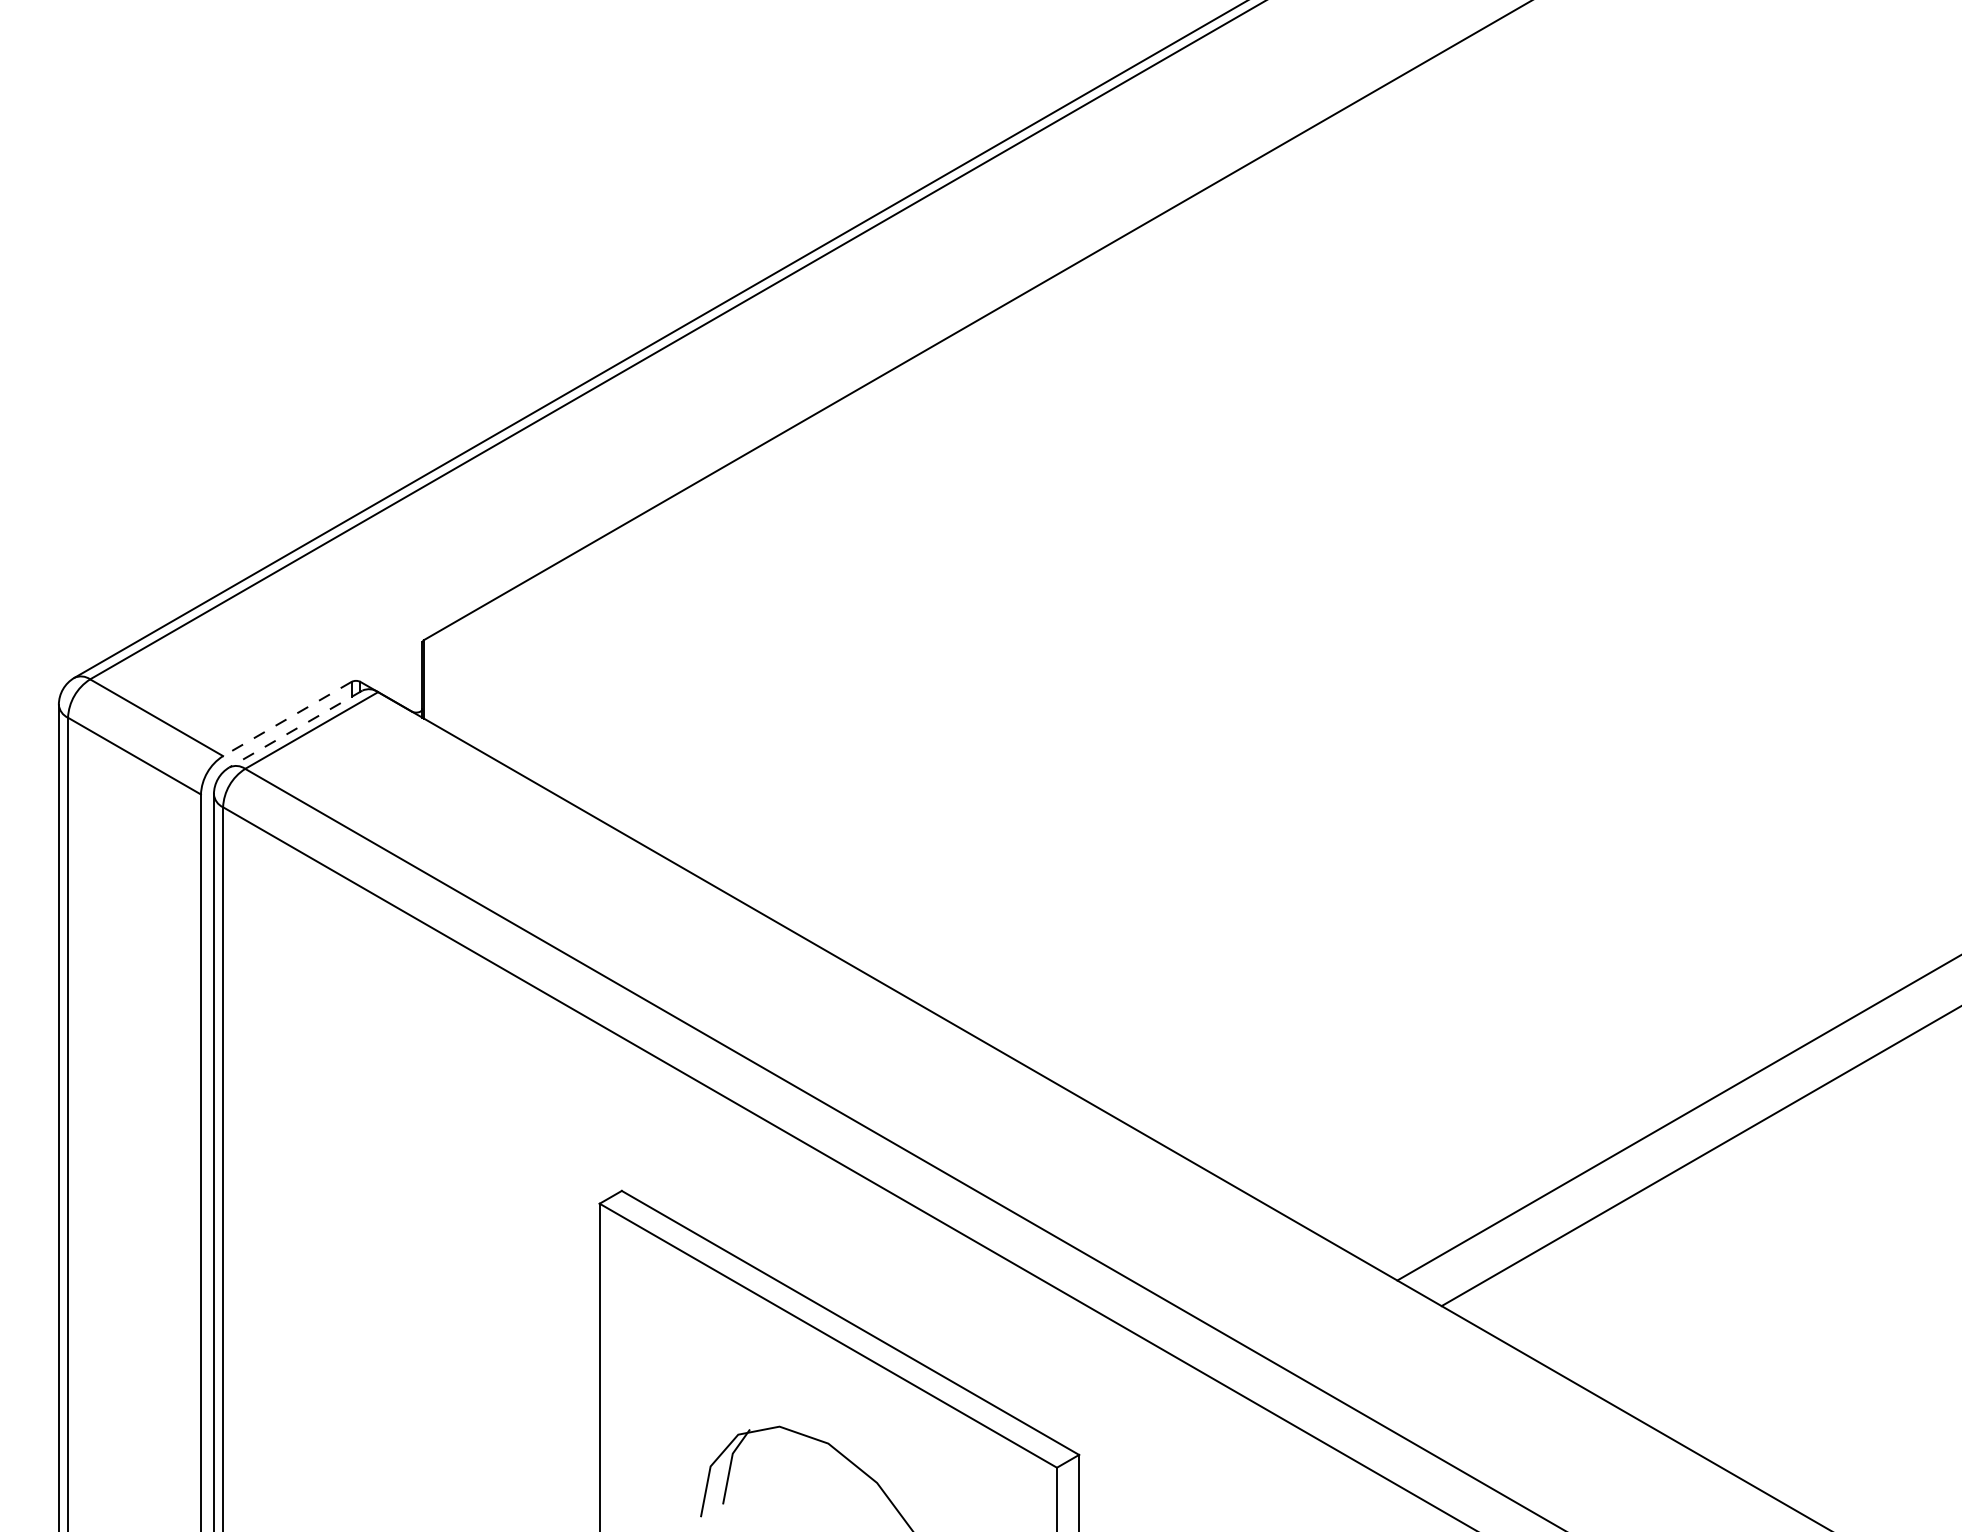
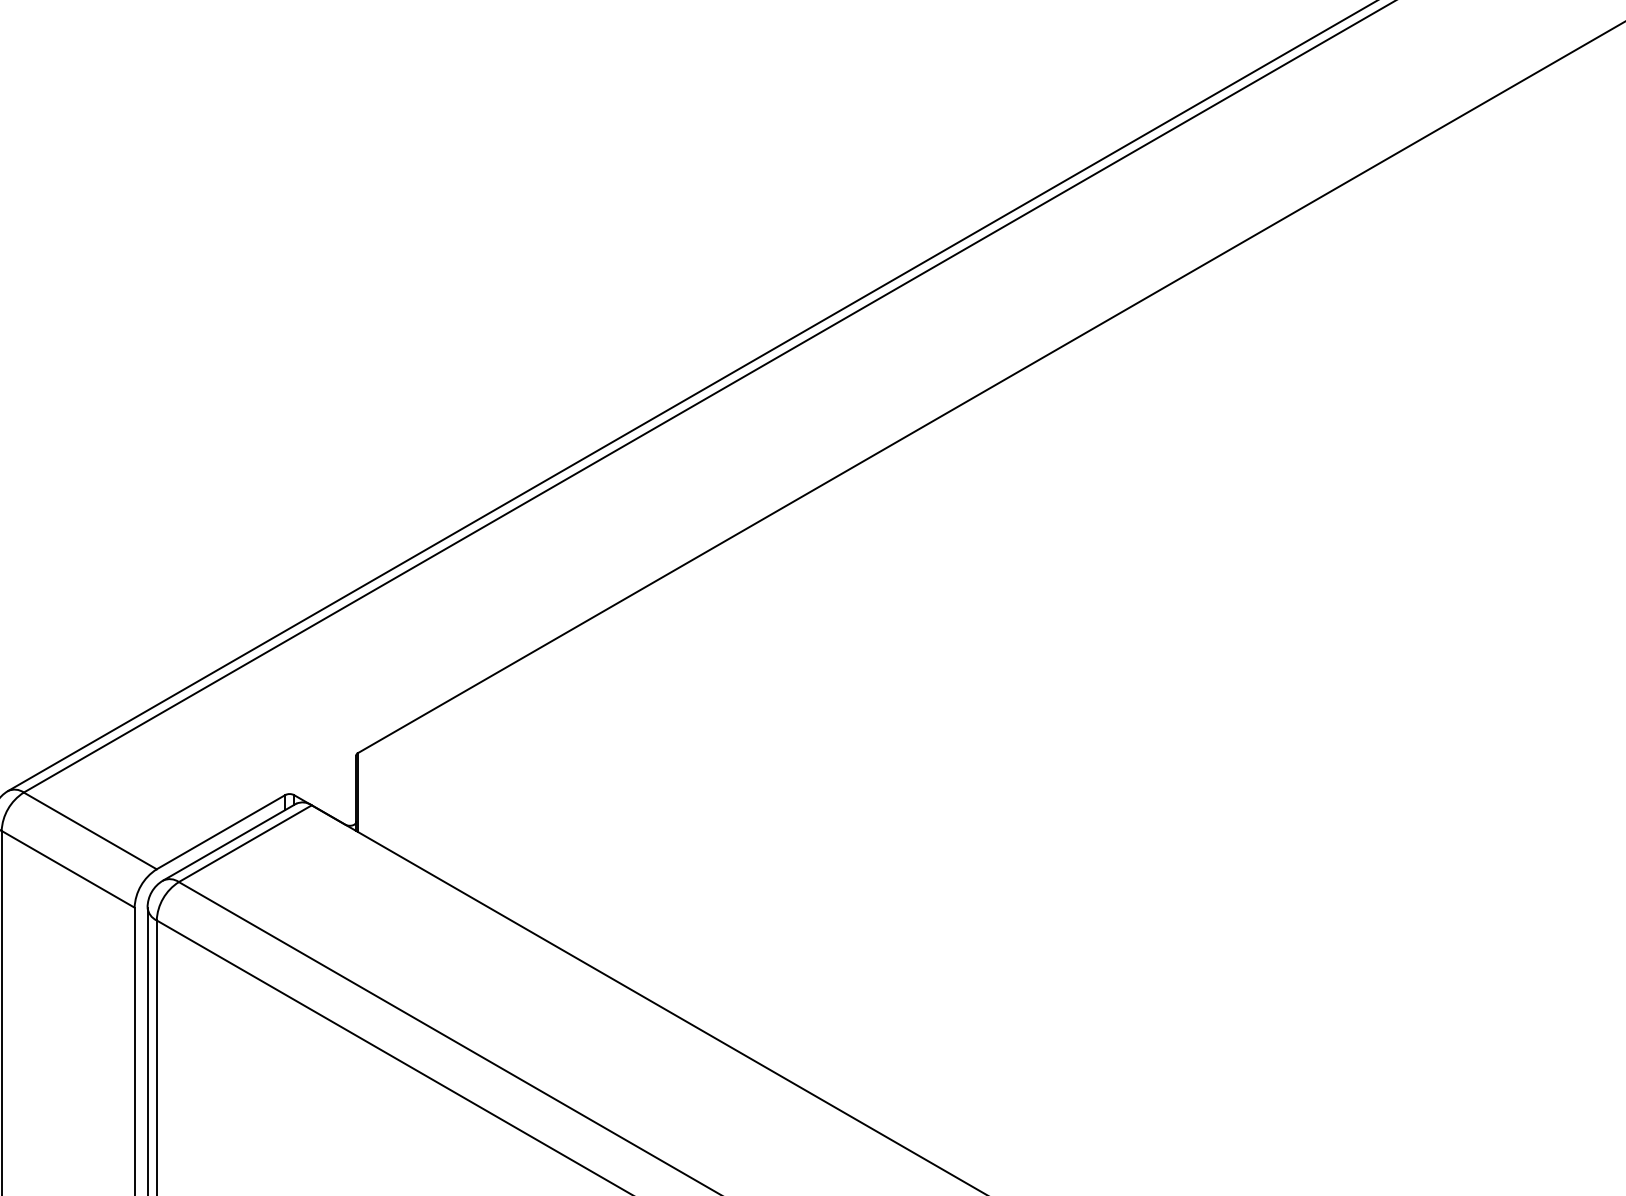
line: (286, 719) -> (220, 832), dashed -> solid
line: (296, 728) -> (230, 841), dashed -> solid

